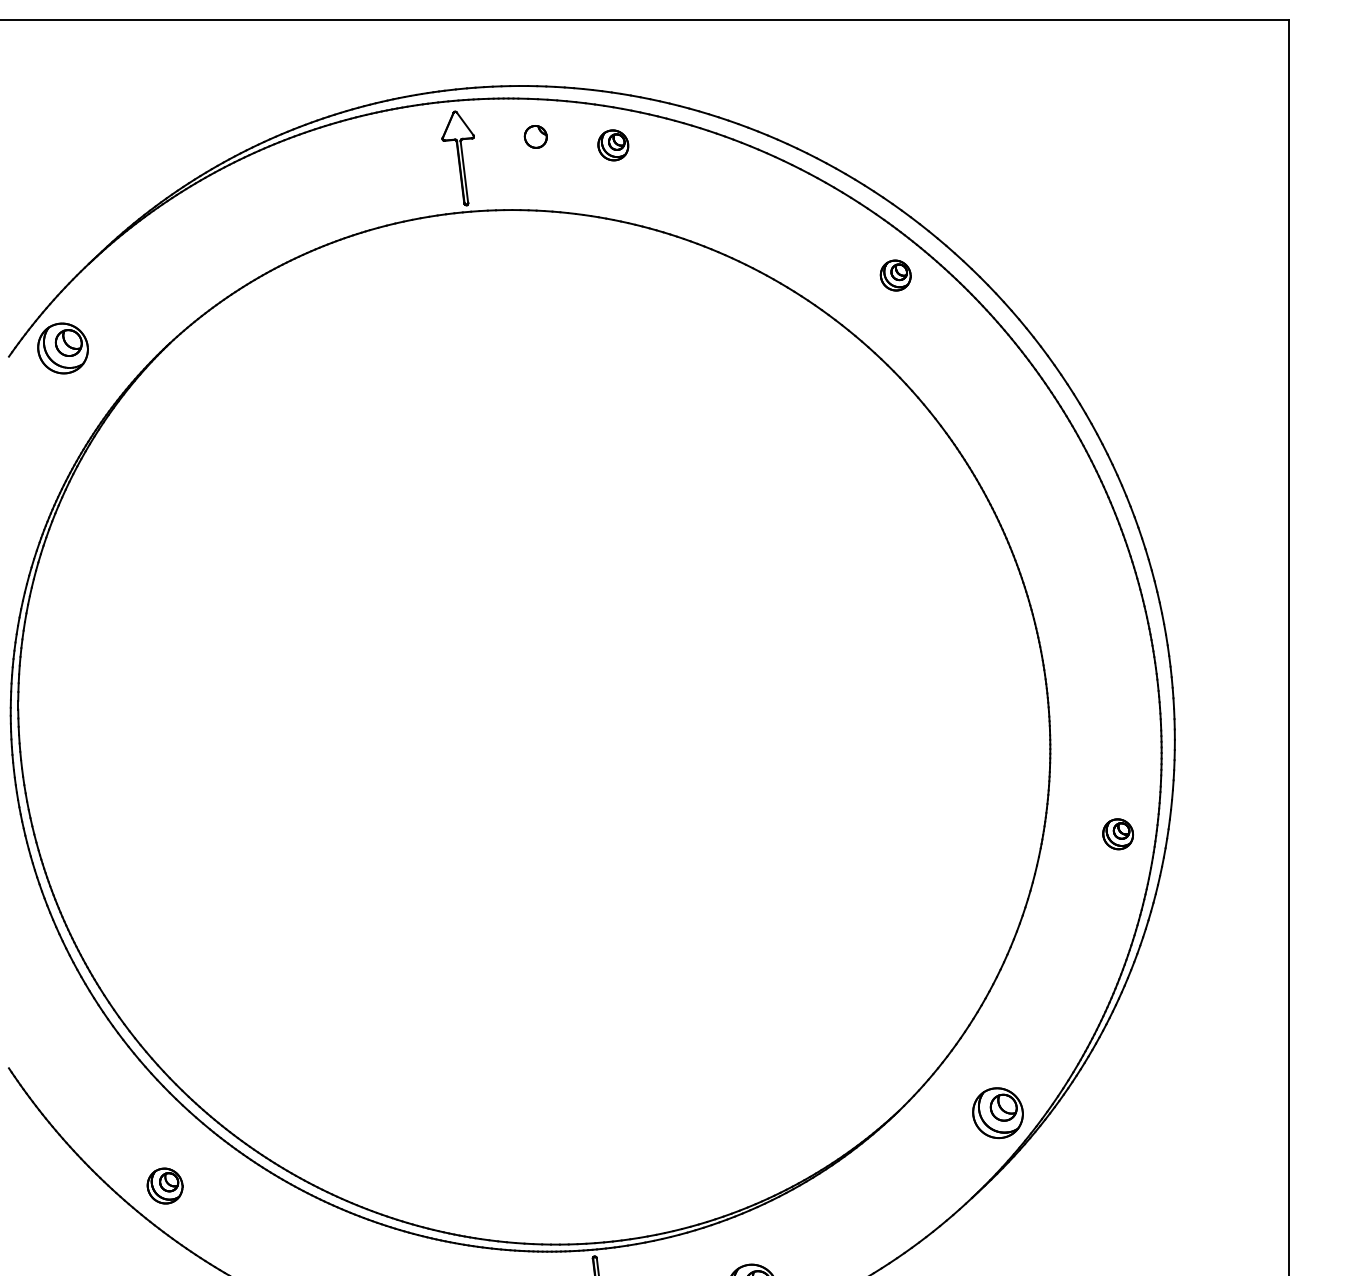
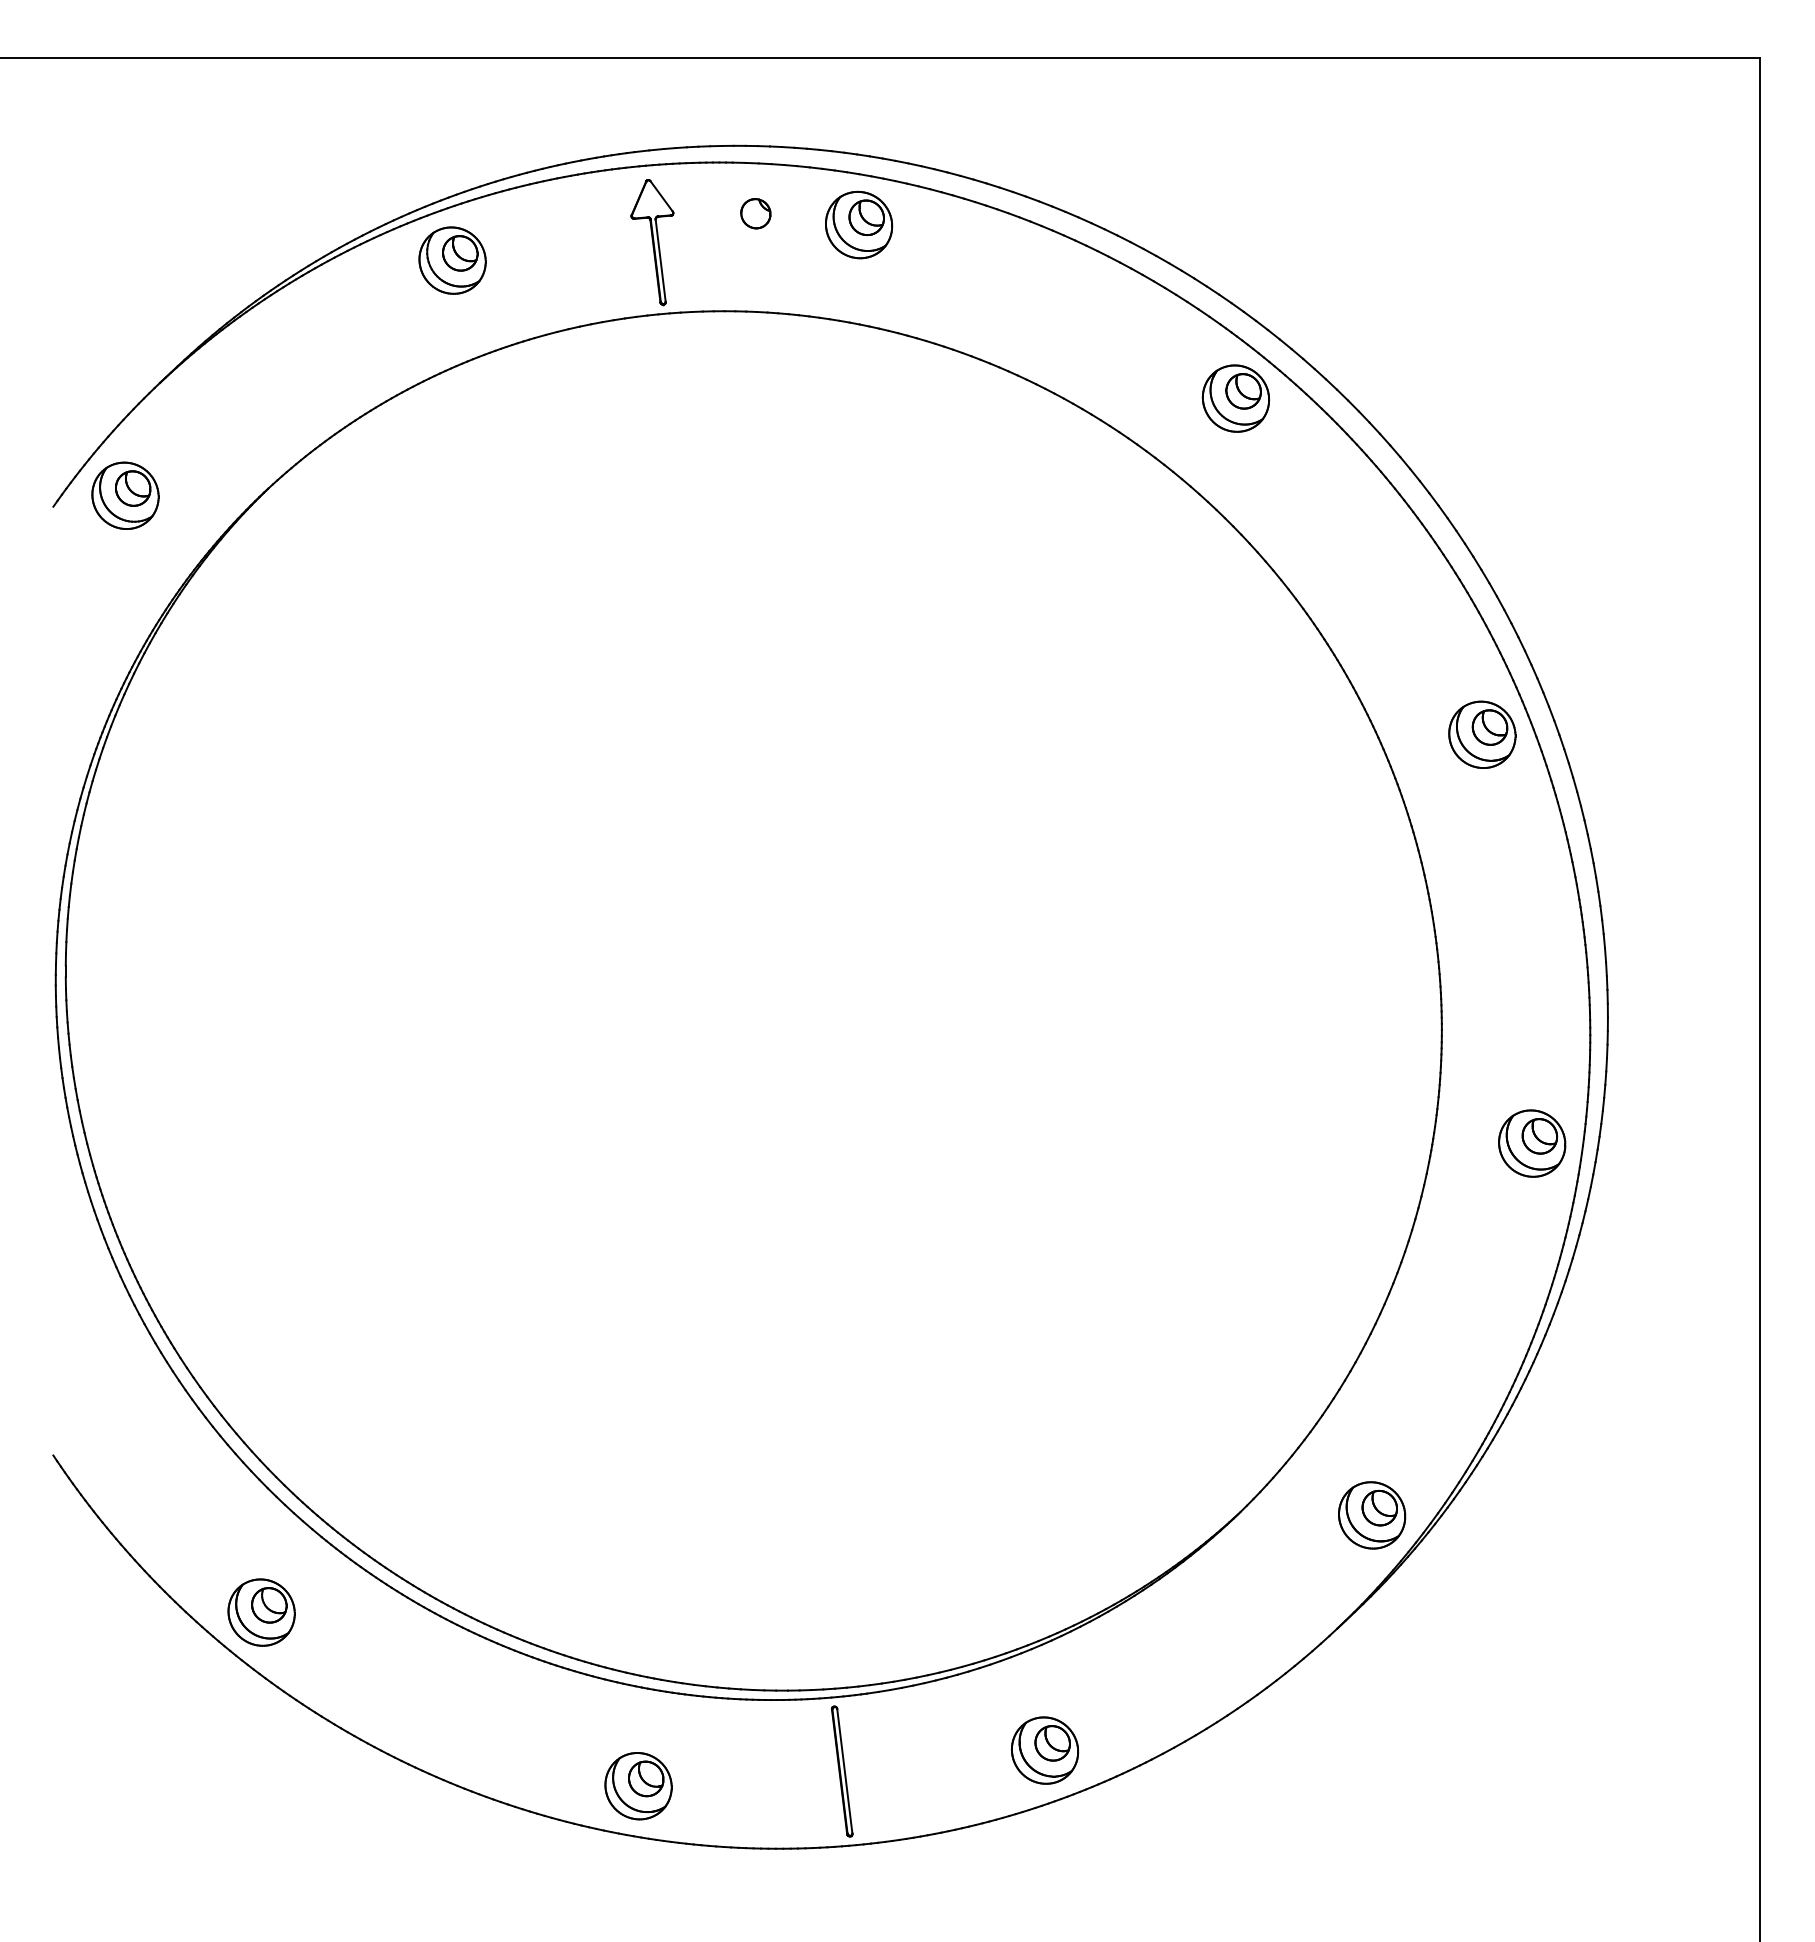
part: (613, 145) -> (859, 224), size x1.67
part: (308, 172) -> (452, 260), added
part: (895, 275) -> (1235, 398), size x1.67
part: (1080, 527) -> (1482, 734), added
part: (1118, 834) -> (1532, 1143), size x1.67
part: (165, 1186) -> (261, 1612), size x1.43

